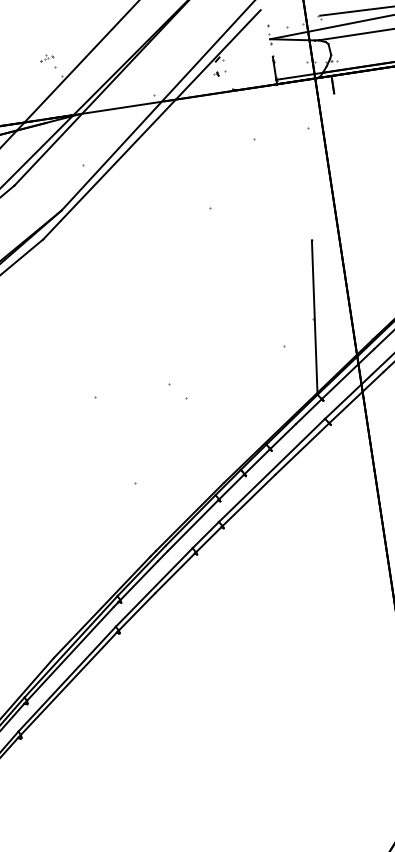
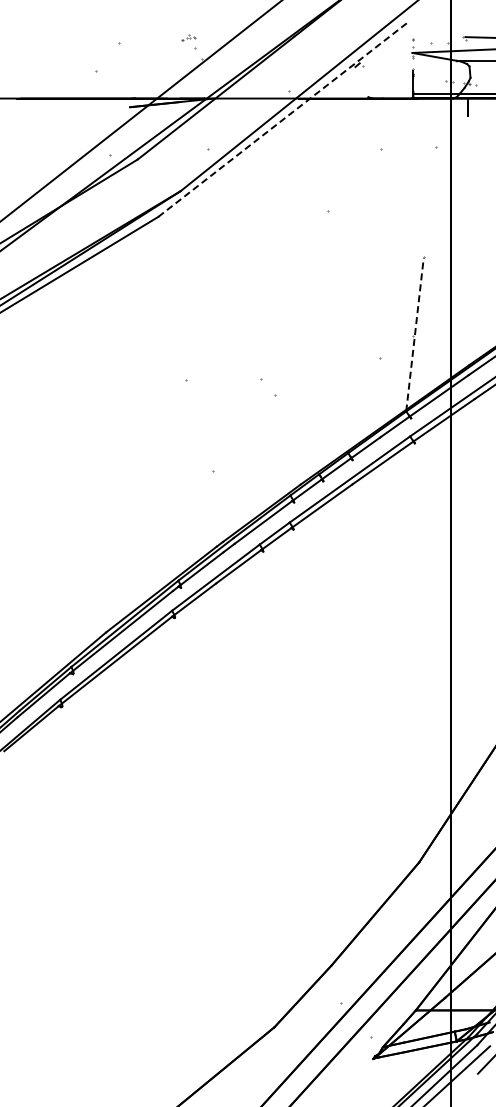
part: (219, 73) -> (357, 79), removed
line: (151, 124) -> (282, 119), solid -> dashed
line: (315, 317) -> (415, 334), solid -> dashed

